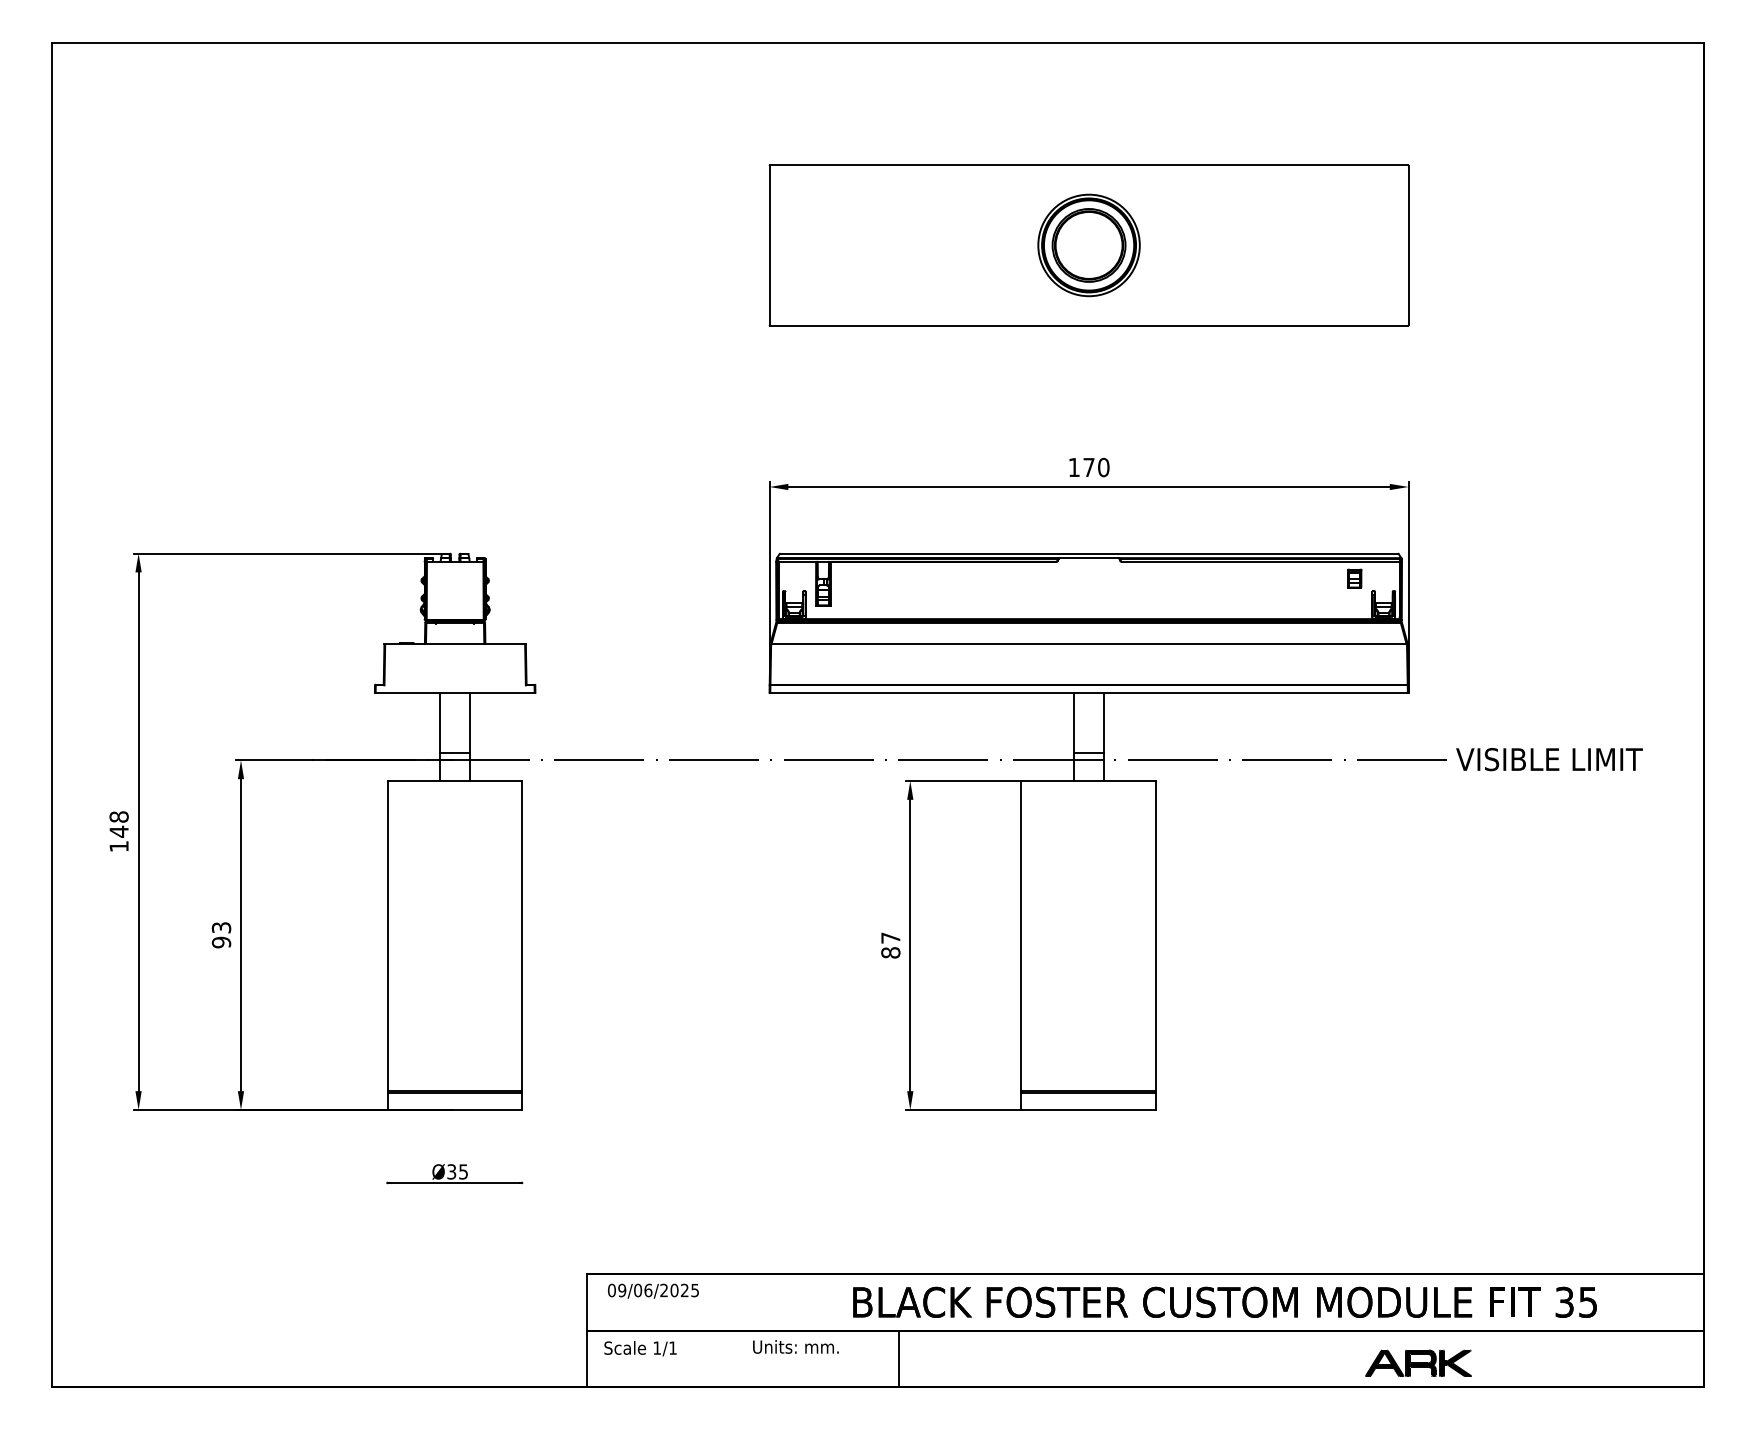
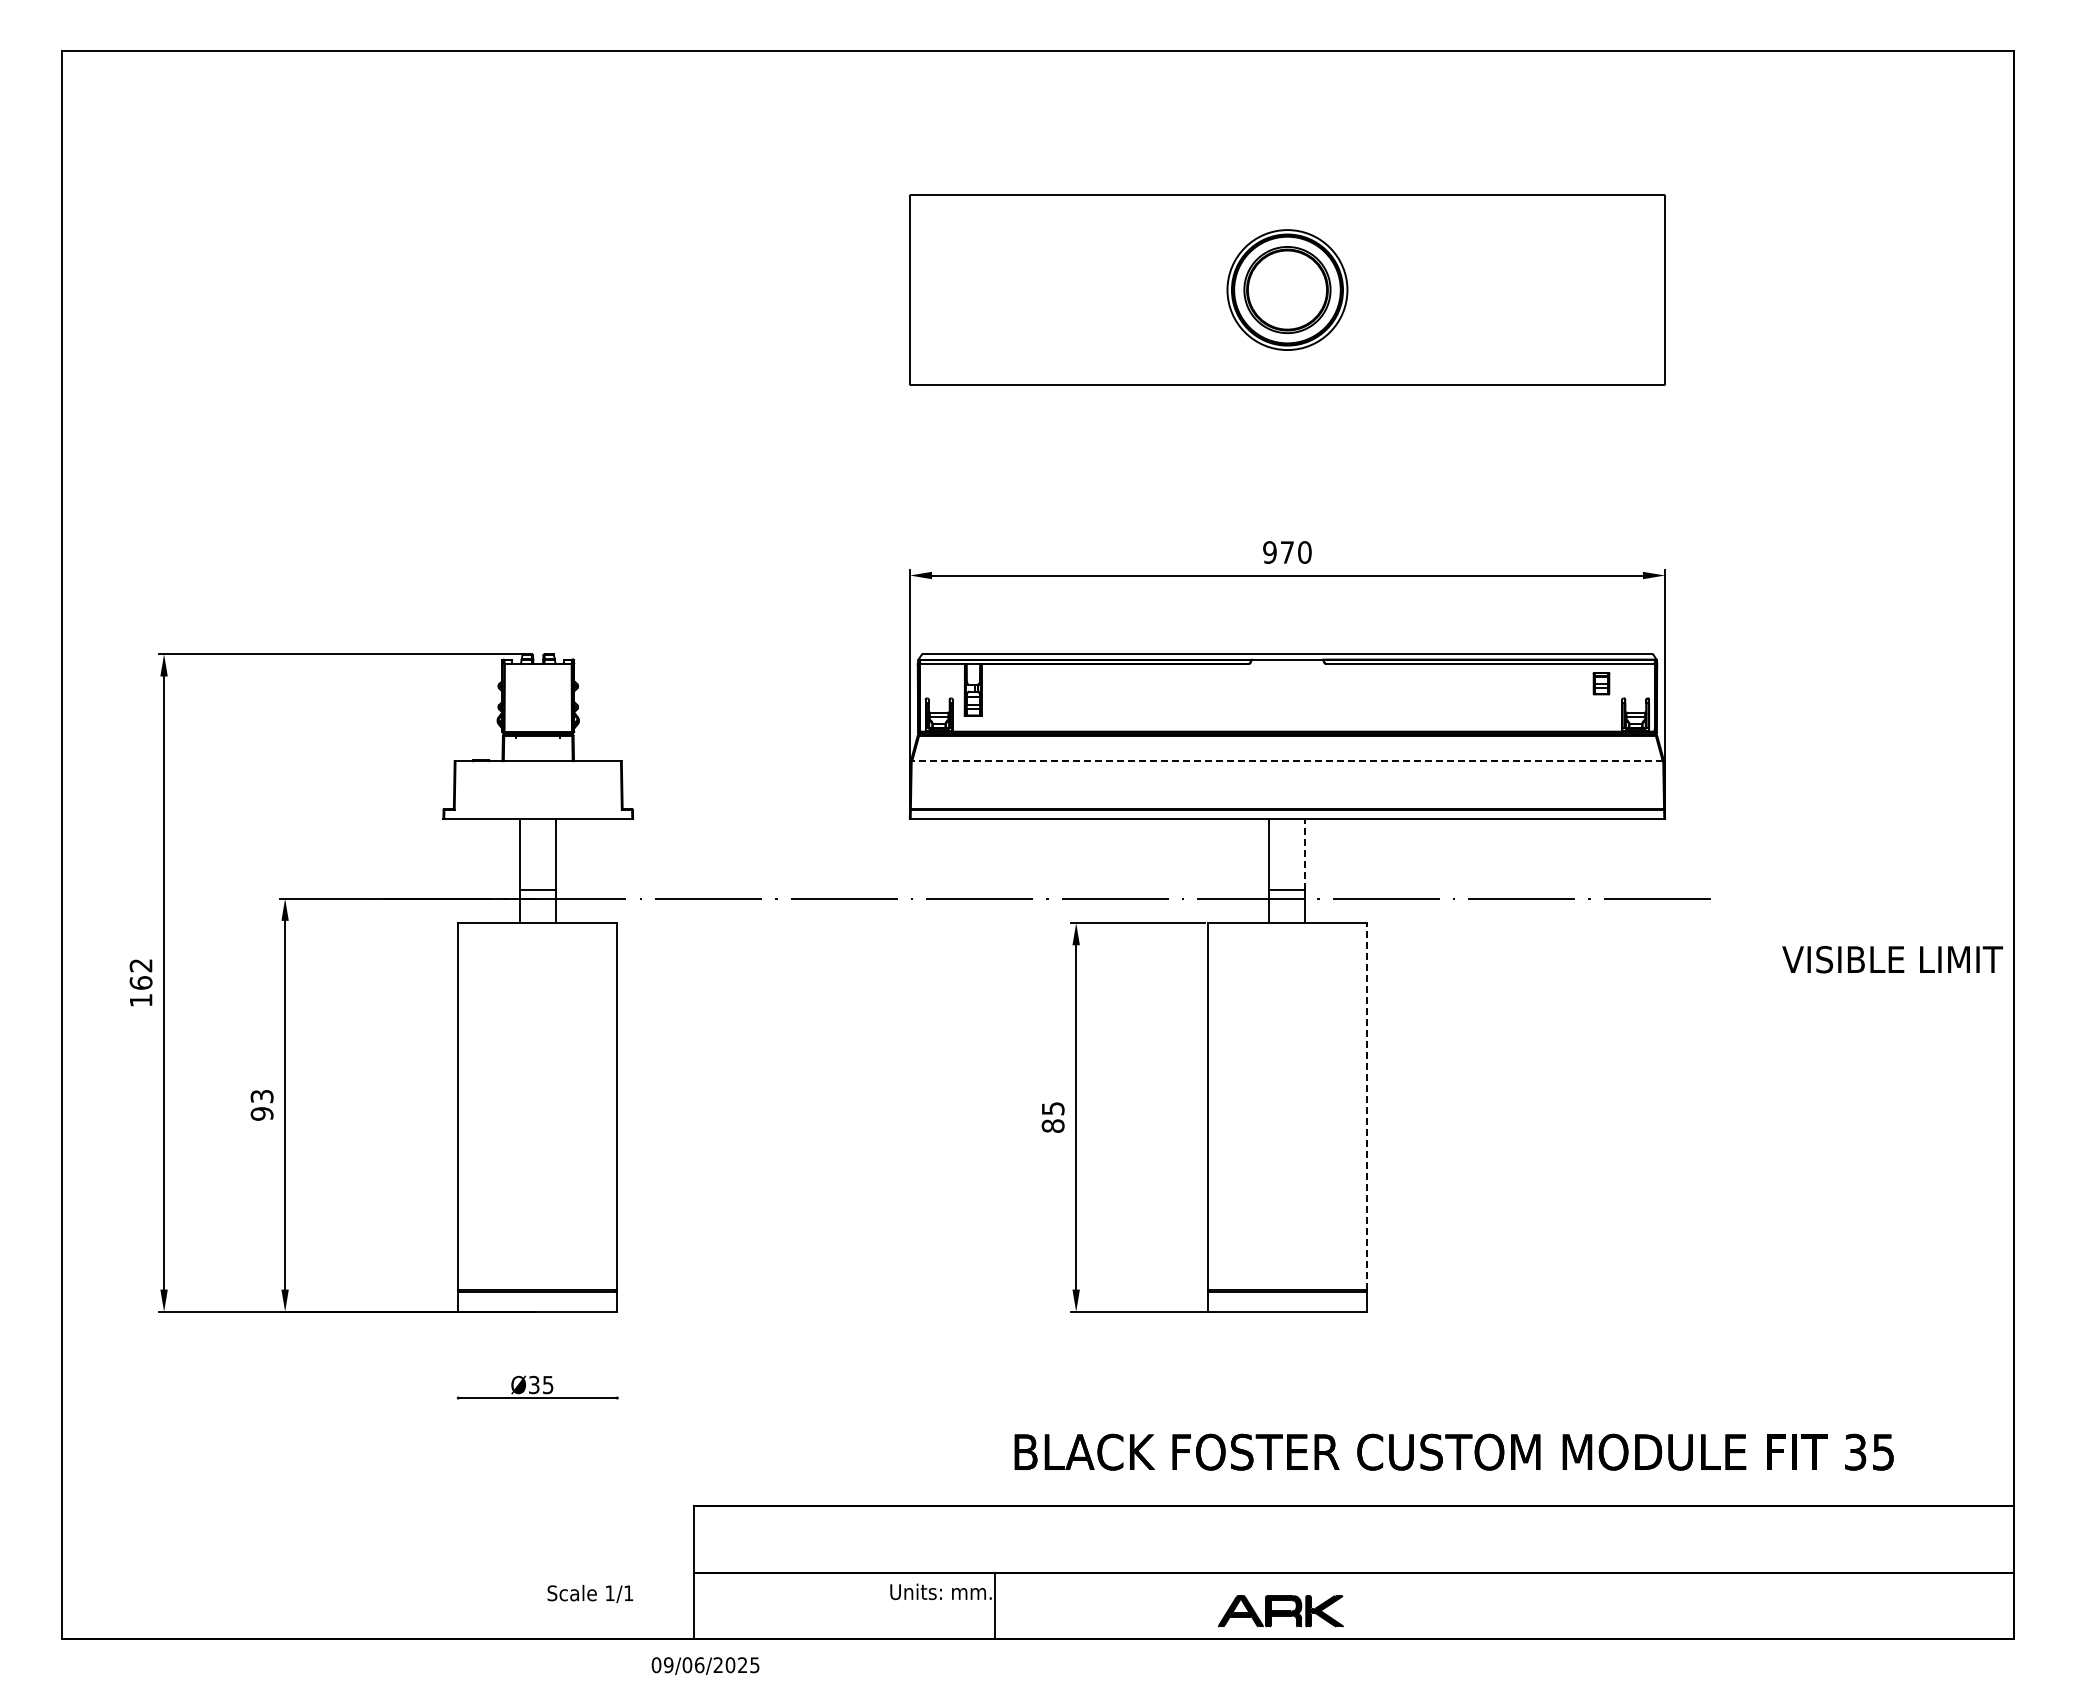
text: (1073, 467) -> (1269, 552), 170 -> 970
line: (1089, 644) -> (1287, 761), solid -> dashed
line: (1103, 723) -> (1304, 854), solid -> dashed
text: (1549, 759) -> (1892, 959), moved
text: (118, 824) -> (140, 974), 148 -> 162
line: (1155, 935) -> (1366, 1105), solid -> dashed
text: (891, 937) -> (1053, 1108), 87 -> 85
text: (653, 1290) -> (705, 1665), moved
text: (1224, 1301) -> (1453, 1451), moved
text: (640, 1348) -> (590, 1593), moved
line: (899, 1358) -> (995, 1605), moved
part: (1418, 1363) -> (1280, 1611), moved

